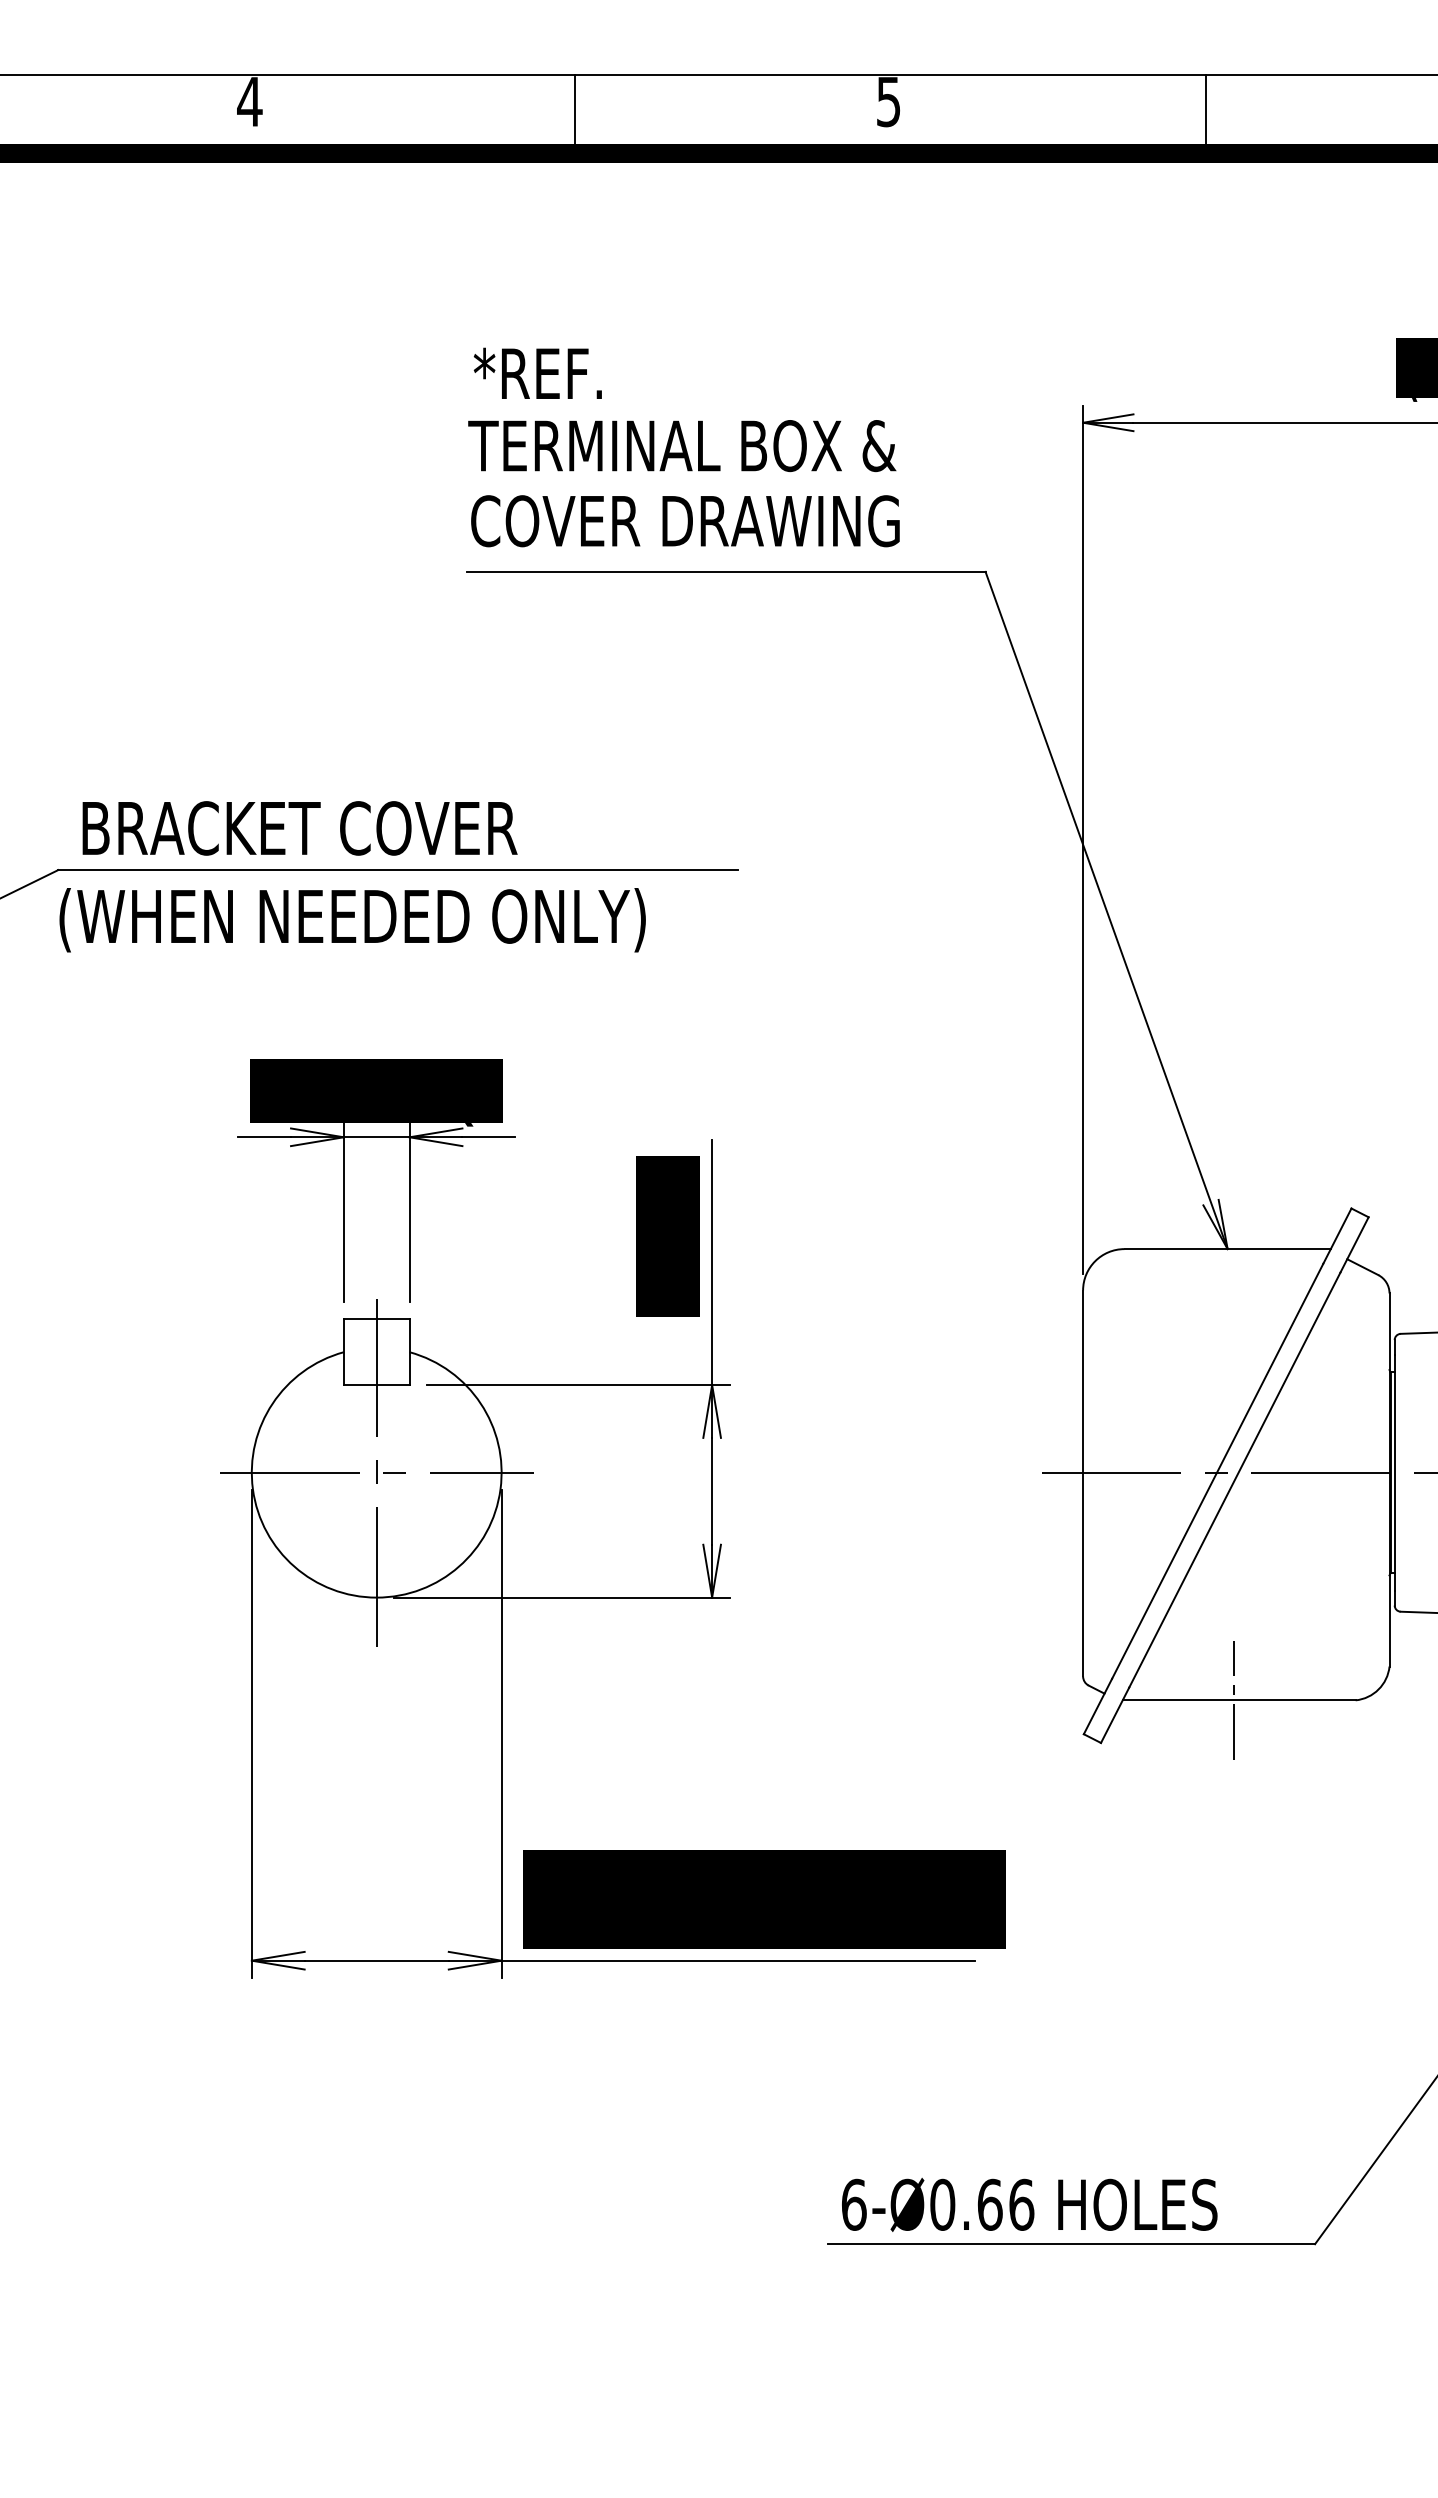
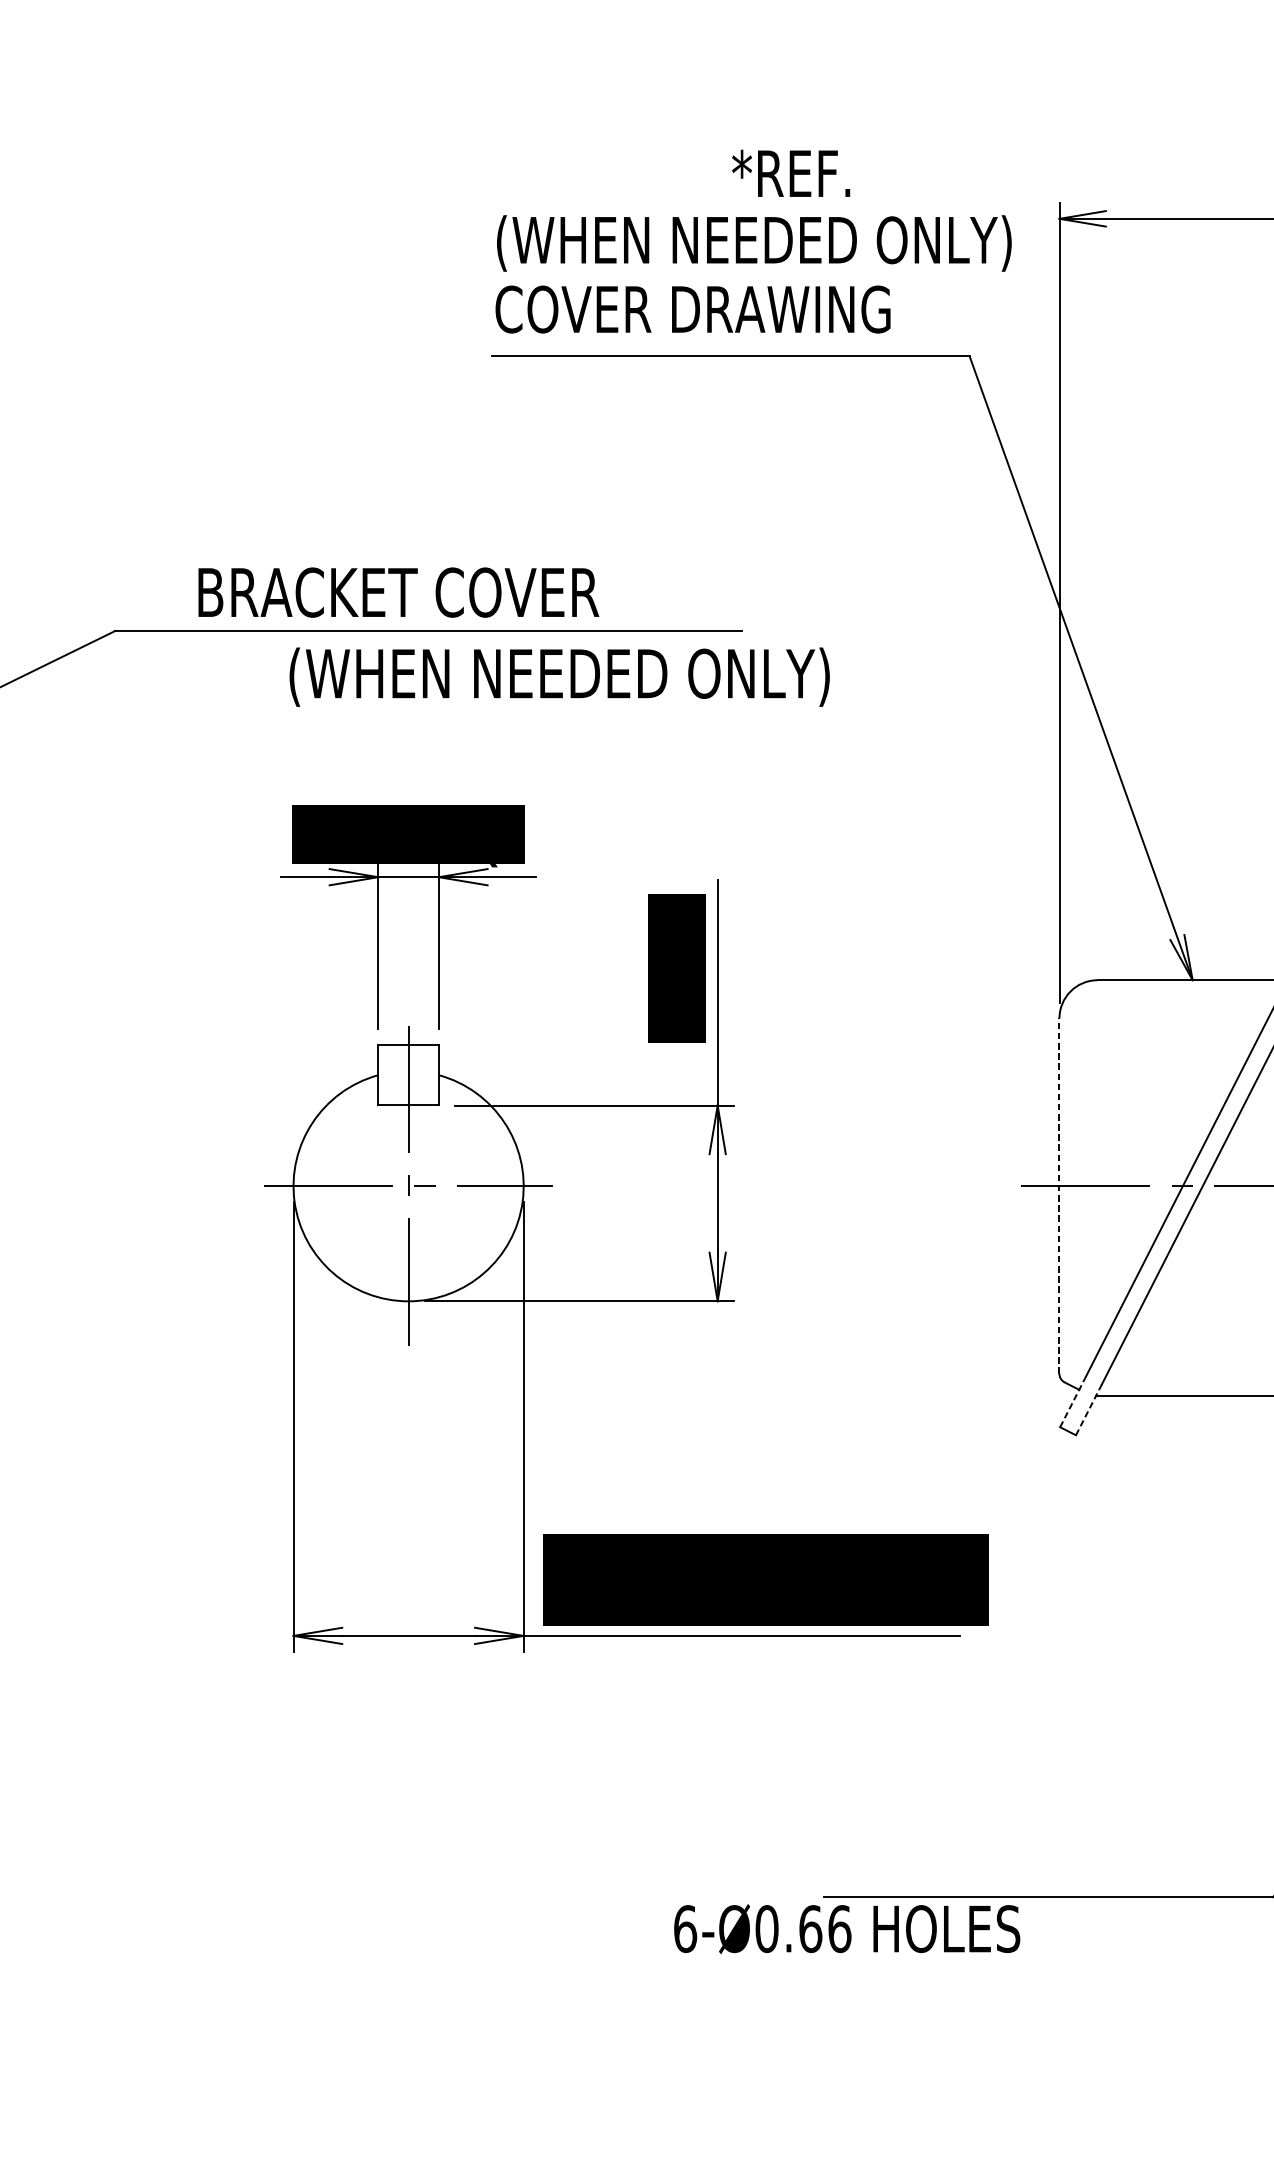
text: (537, 372) -> (790, 172), moved
text: (749, 449) -> (752, 243), TERMINAL BOX & -> (WHEN NEEDED ONLY)
text: (299, 828) -> (398, 592), moved
text: (352, 920) -> (559, 677), moved
line: (1083, 1483) -> (1059, 1196), solid -> dashed
line: (1234, 1699) -> (1198, 1395), removed
line: (1098, 1706) -> (1073, 1401), solid -> dashed
line: (1115, 1714) -> (1089, 1409), solid -> dashed
text: (1029, 2204) -> (847, 1928), moved

